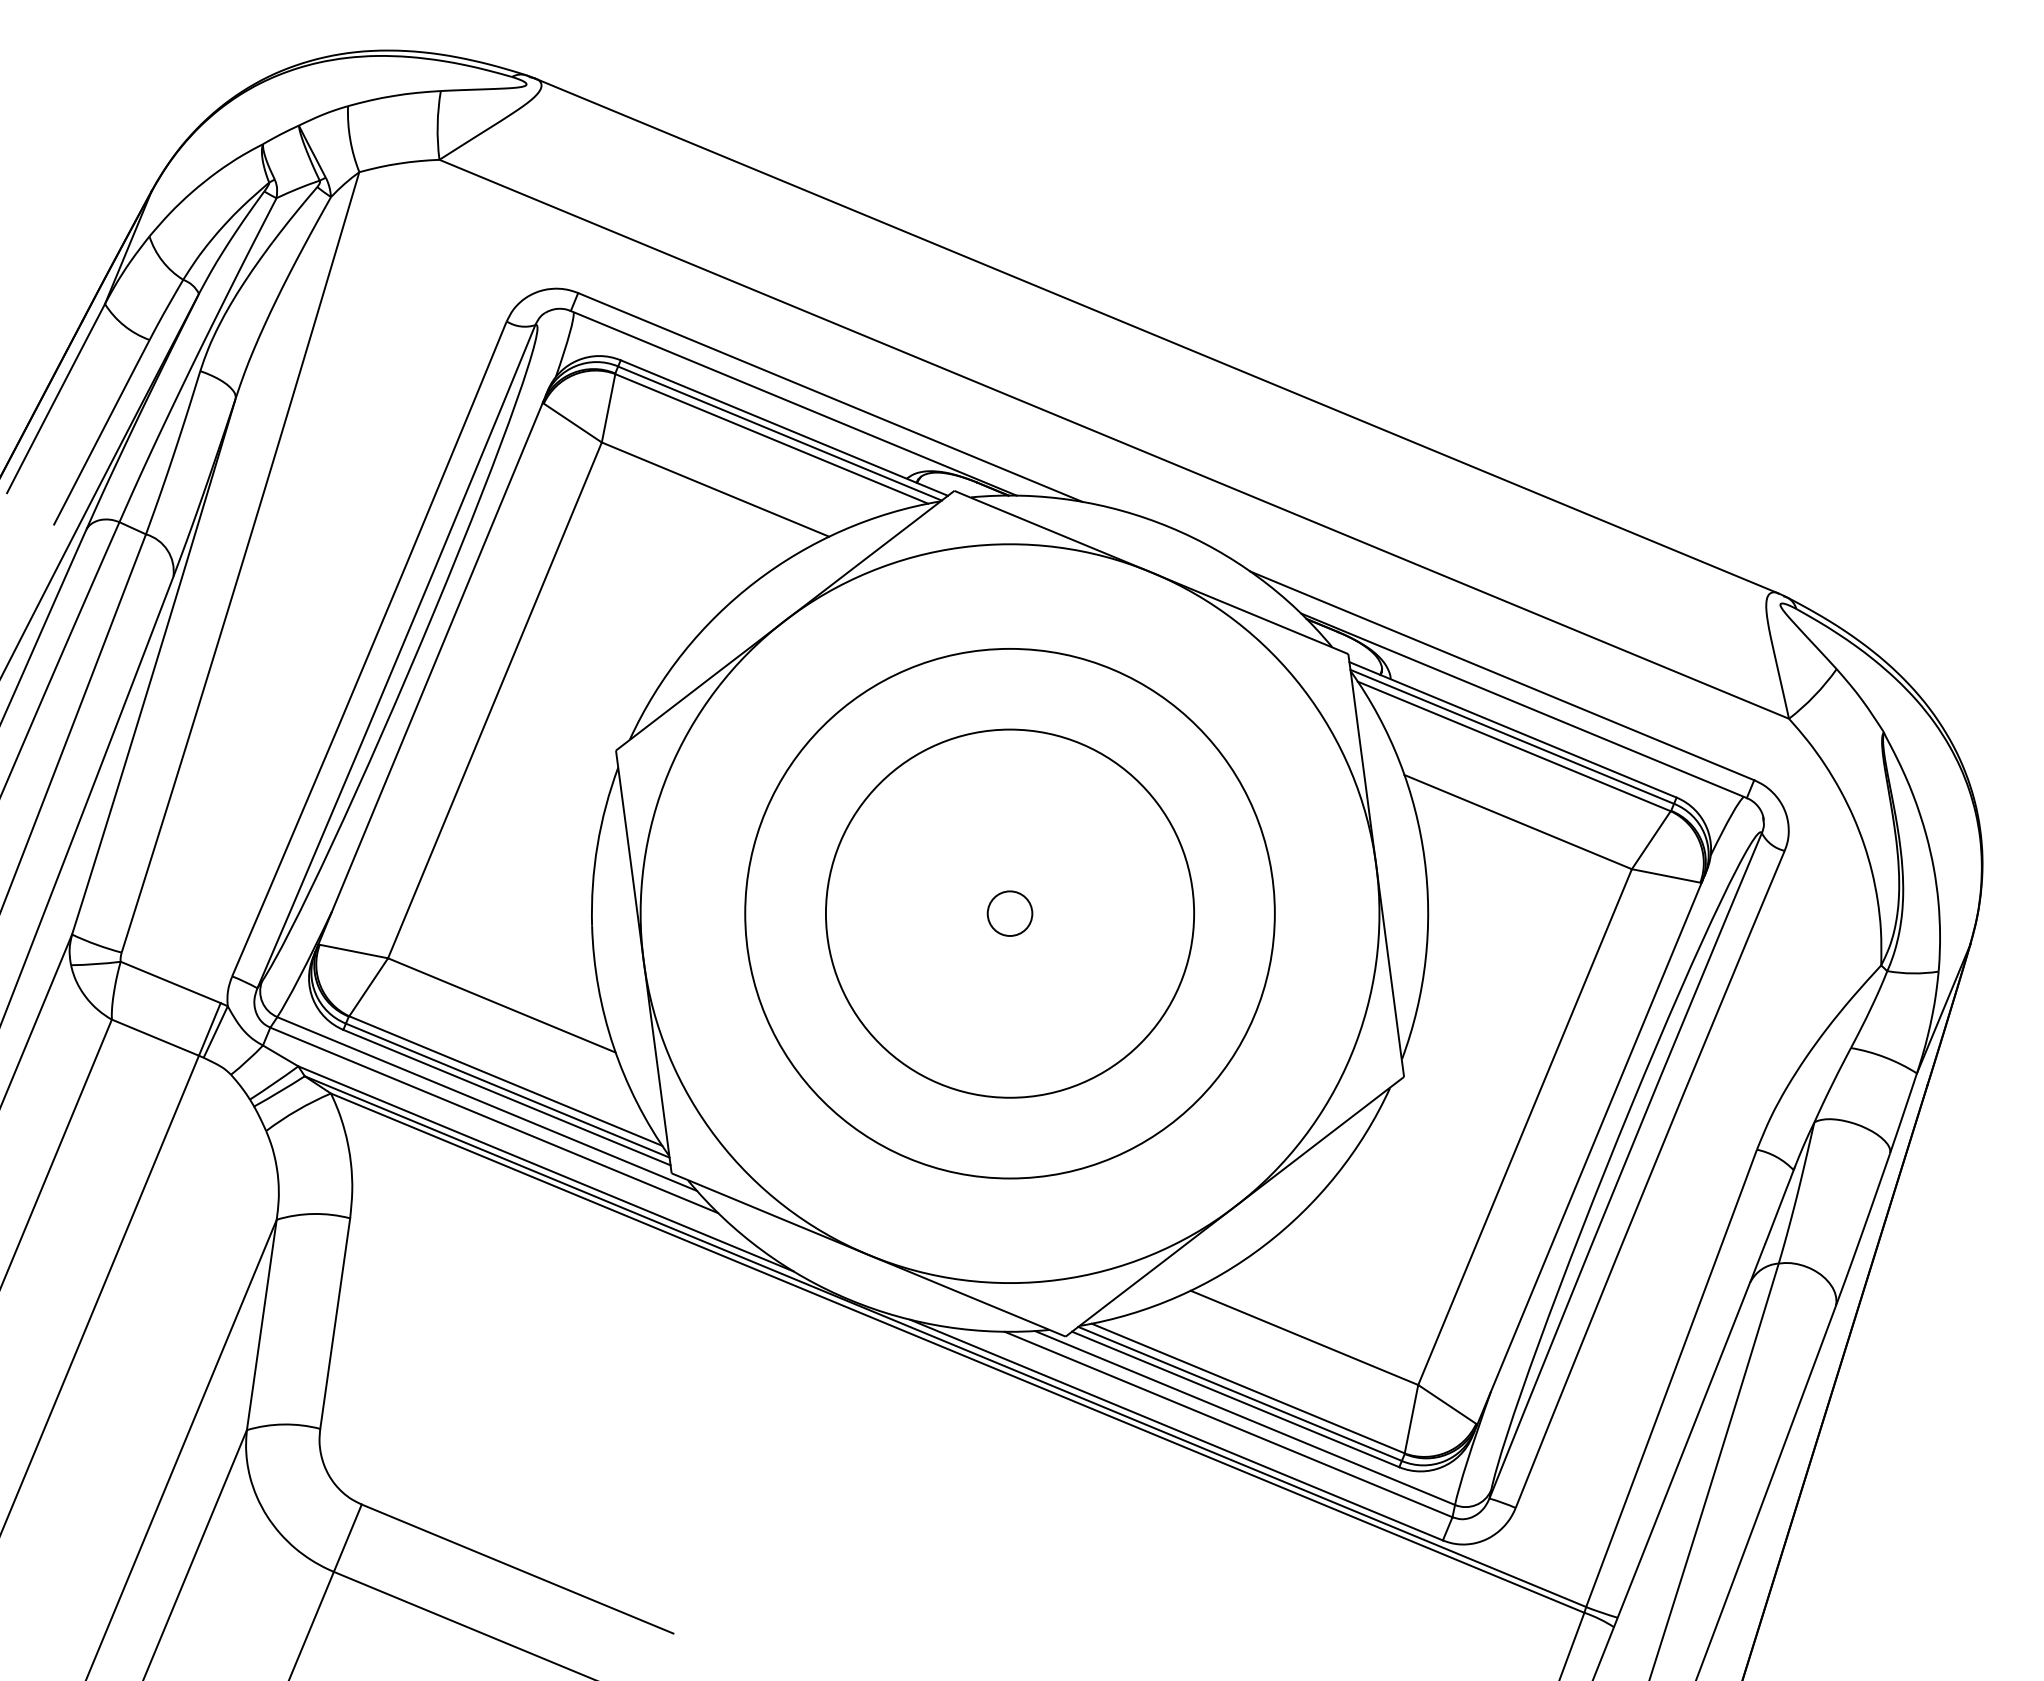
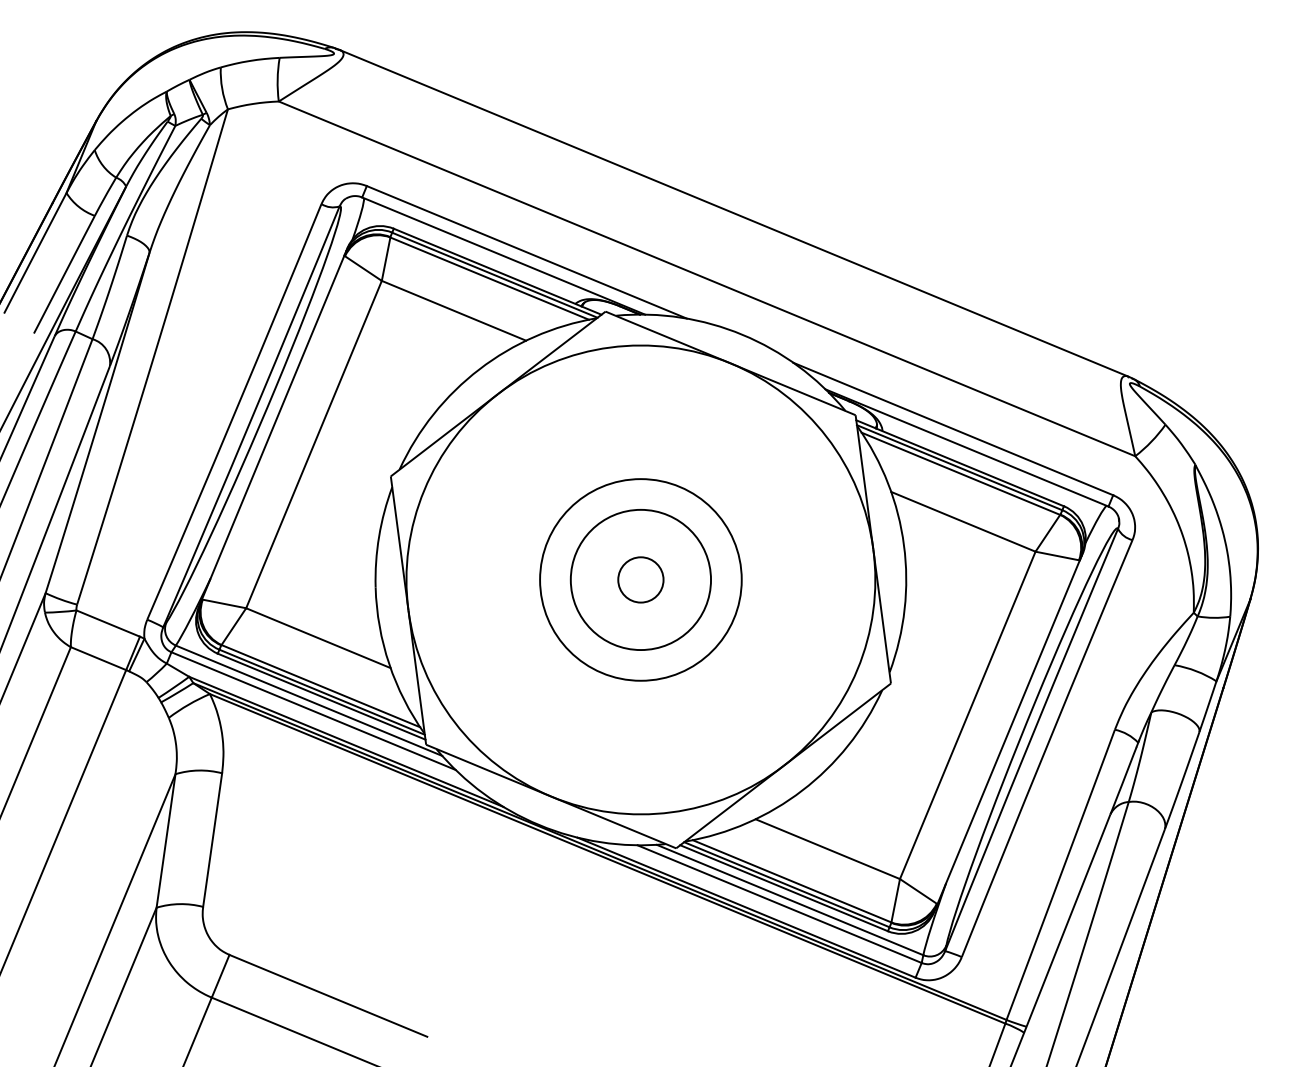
circle: (1009, 912) -> (640, 579), size x0.6
circle: (1009, 912) -> (640, 579), size x0.6
circle: (1009, 912) -> (640, 579), size x1.6

